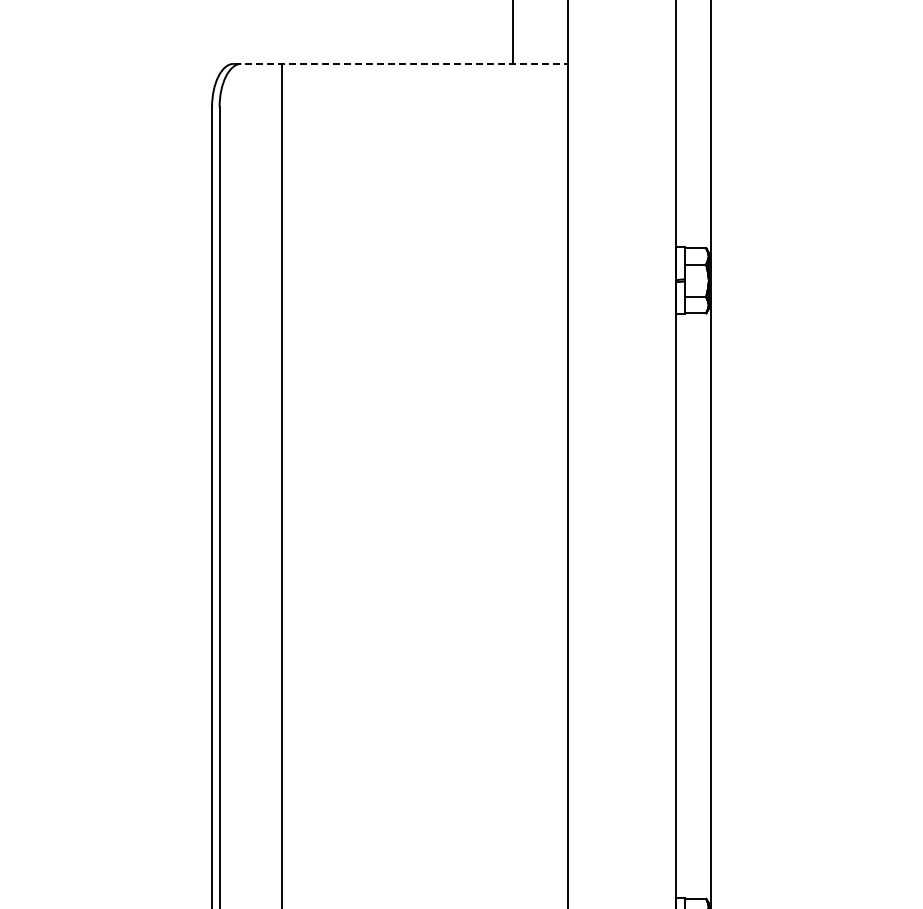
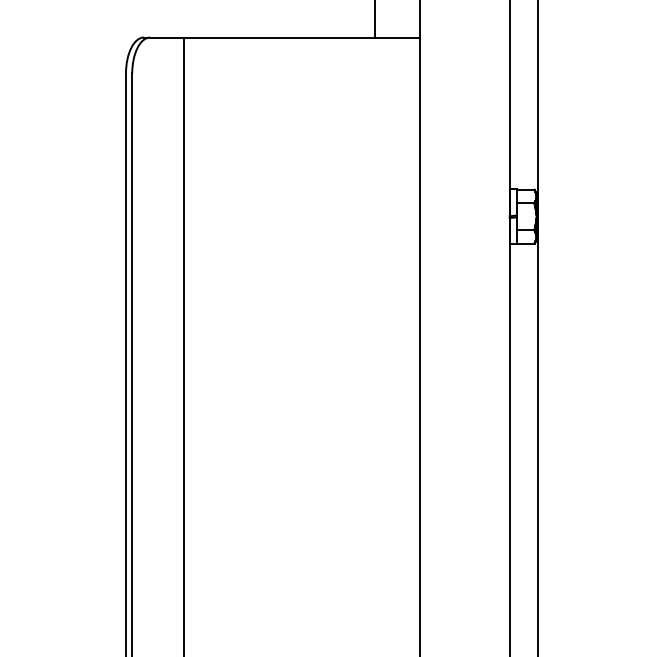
line: (401, 63) -> (282, 37), dashed -> solid

